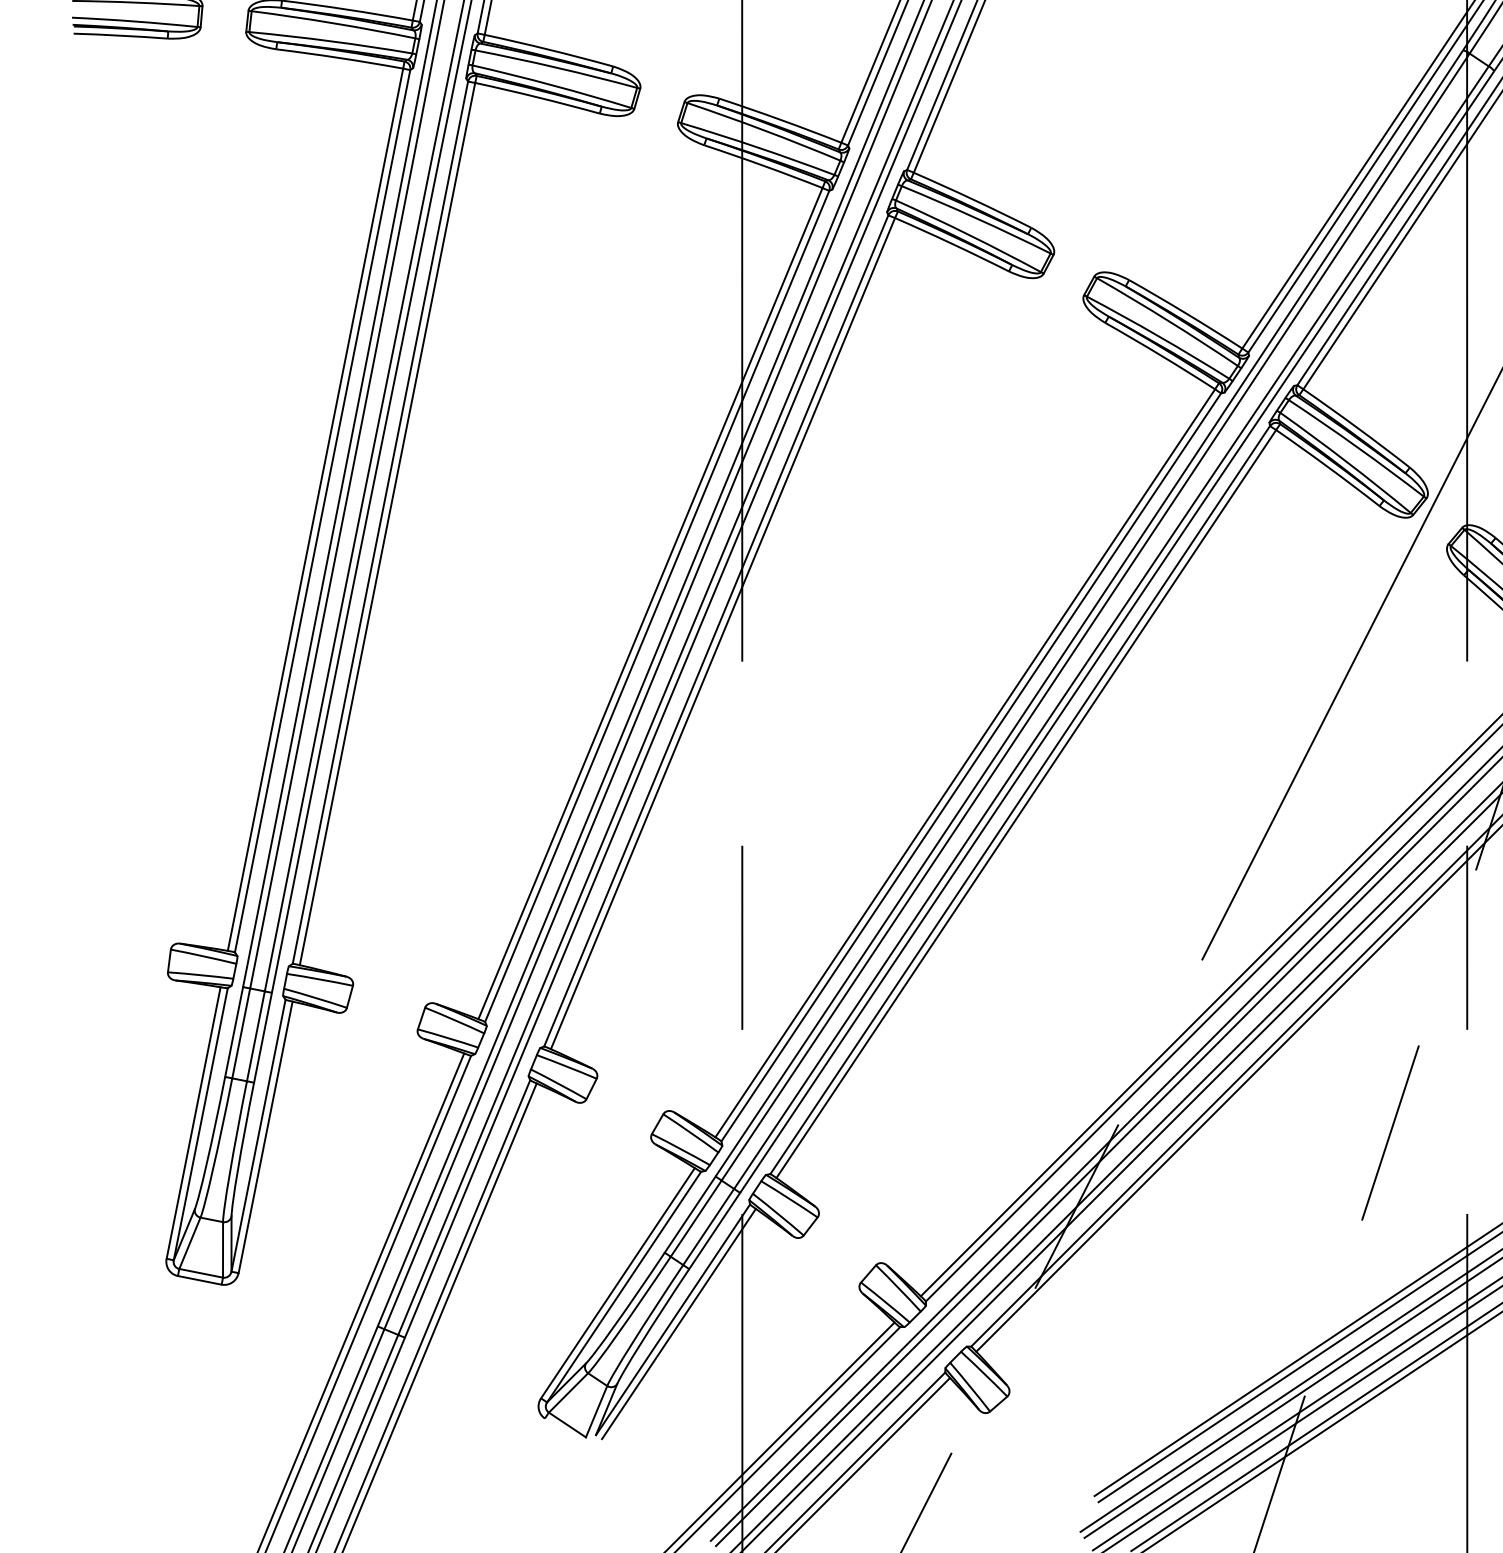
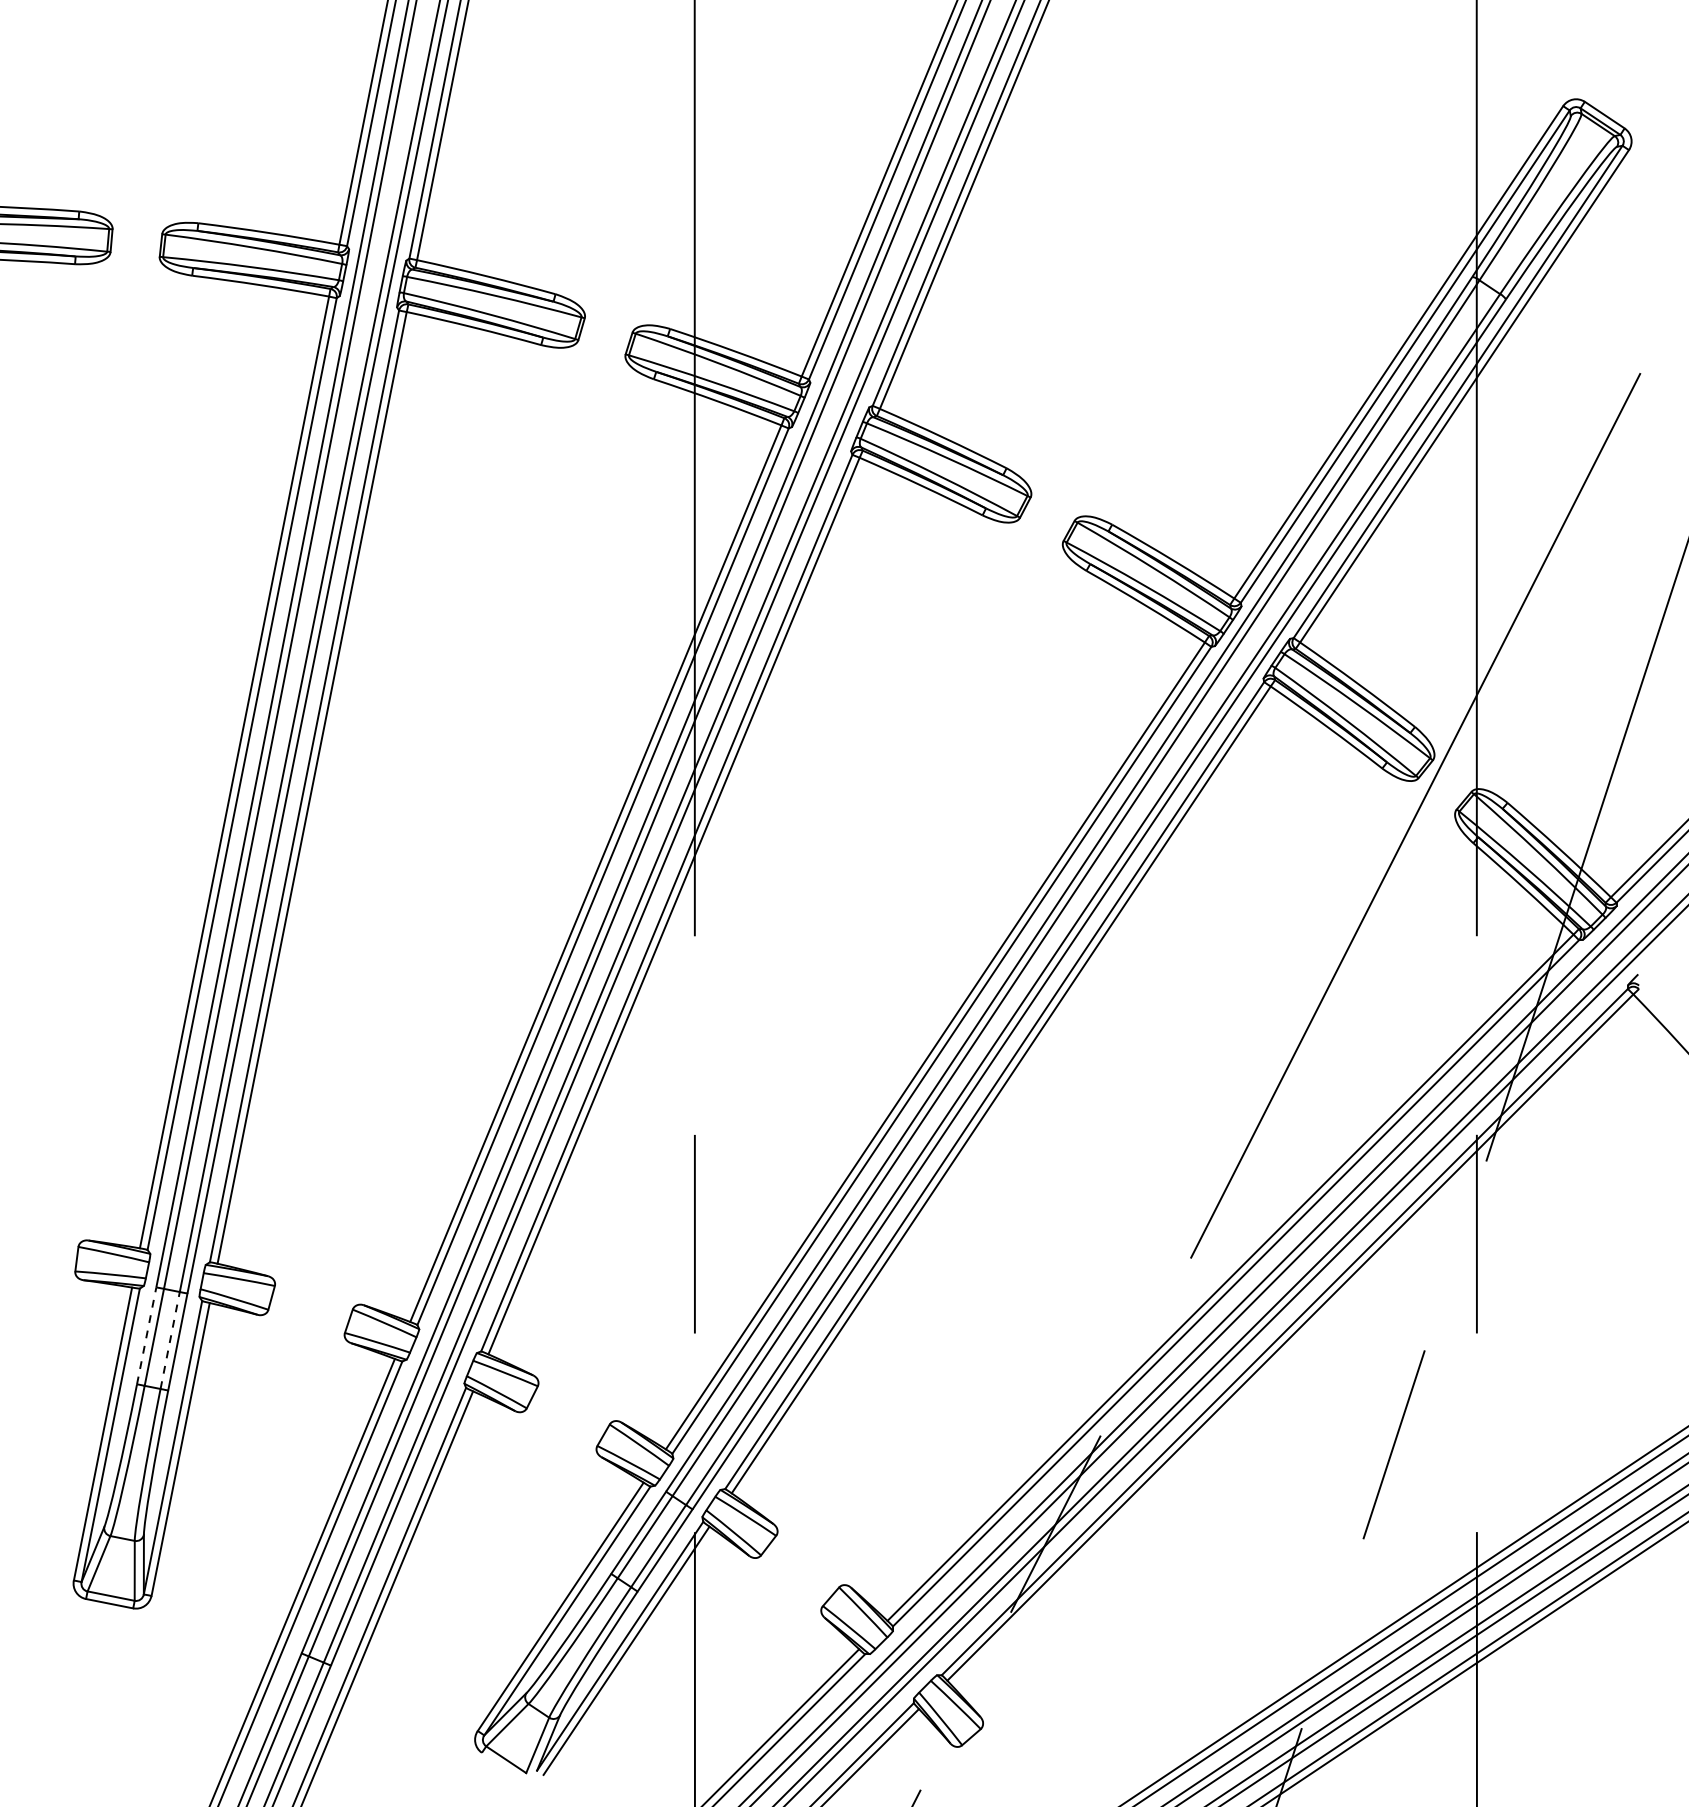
line: (233, 1031) -> (146, 1335), solid -> dashed
line: (256, 1036) -> (170, 1340), solid -> dashed

